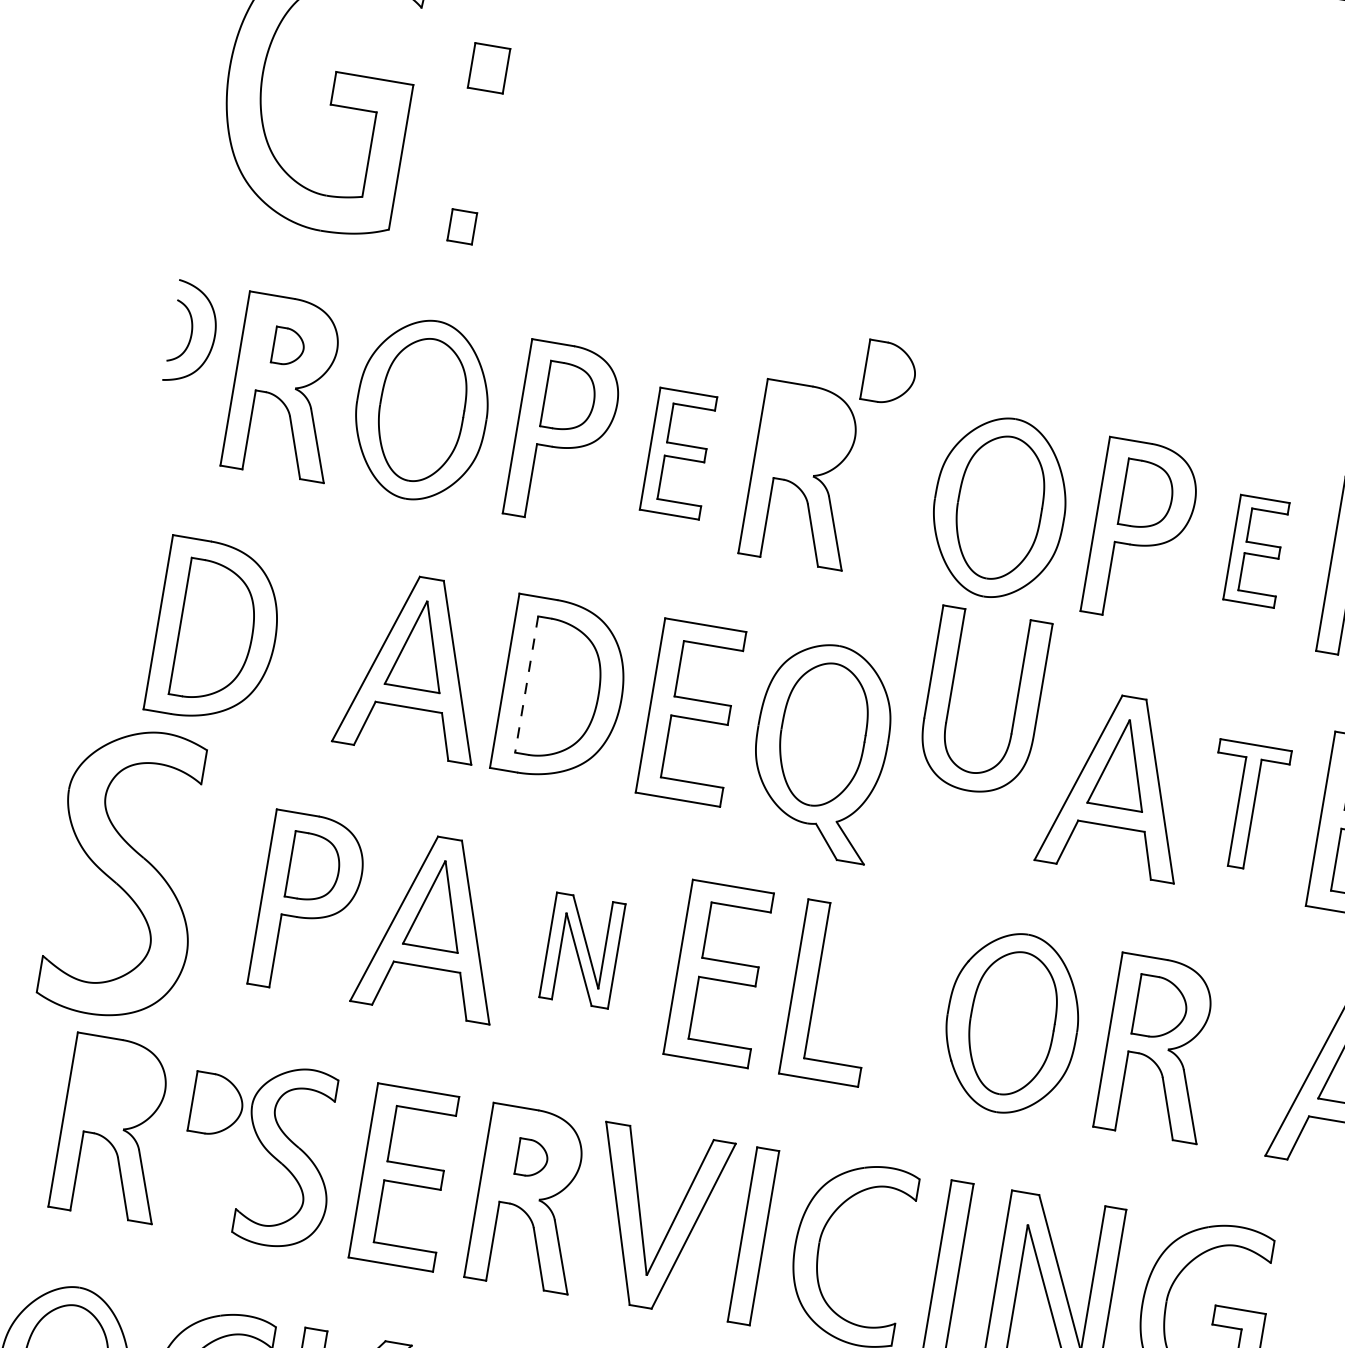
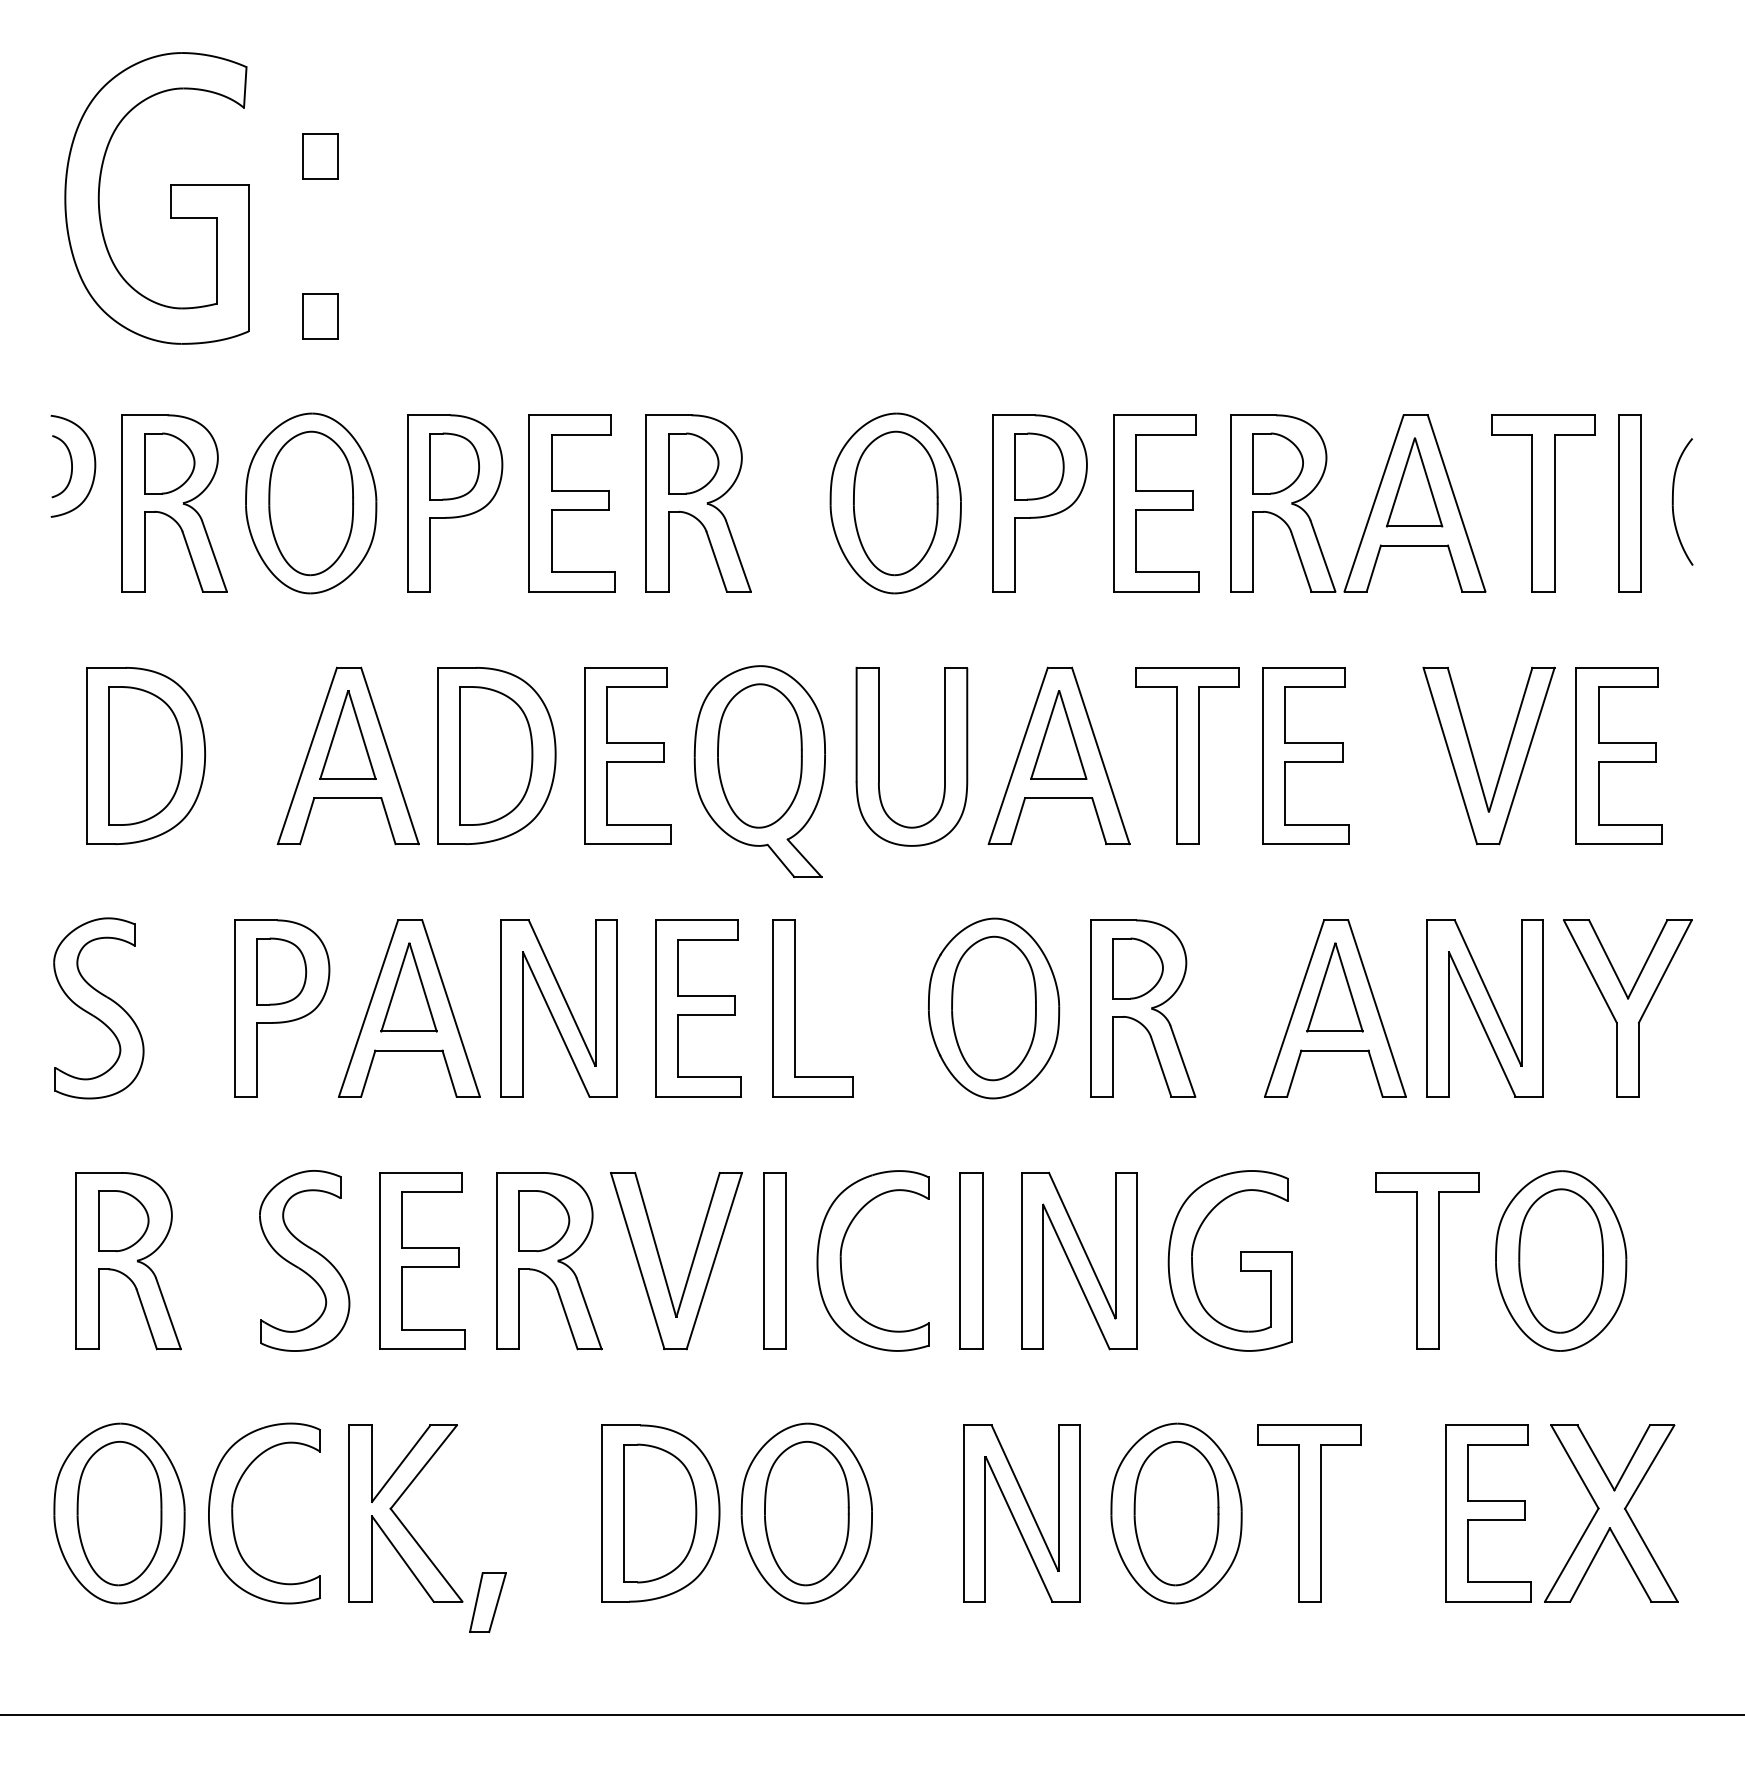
part: (462, 226) -> (320, 316), size x1.43
part: (288, 346) -> (169, 463), size x1.67
part: (889, 373) -> (693, 463), moved
part: (679, 453) -> (571, 503), size x1.43
part: (1257, 551) -> (1156, 503), size x1.67
line: (526, 684) -> (459, 756), dashed -> solid
part: (951, 696) -> (879, 756), moved
part: (1245, 805) -> (1187, 755), size x1.43
part: (127, 873) -> (98, 1008), size x0.62
part: (581, 950) -> (558, 1008), size x1.67
part: (217, 1105) -> (123, 1221), moved
part: (532, 1158) -> (544, 1221), size x1.67

